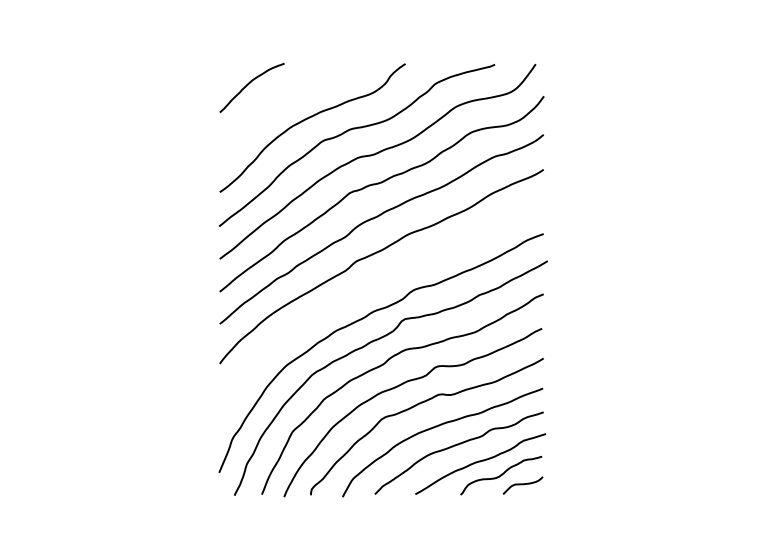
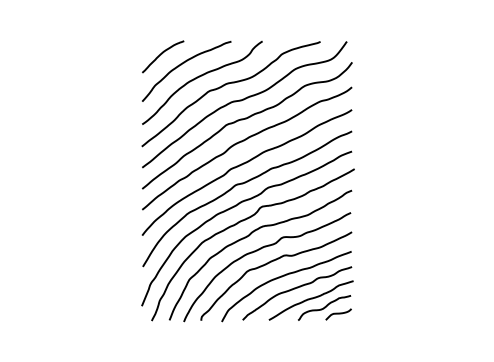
curve: (280, 101) -> (181, 65), added
curve: (376, 284) -> (243, 184), added

